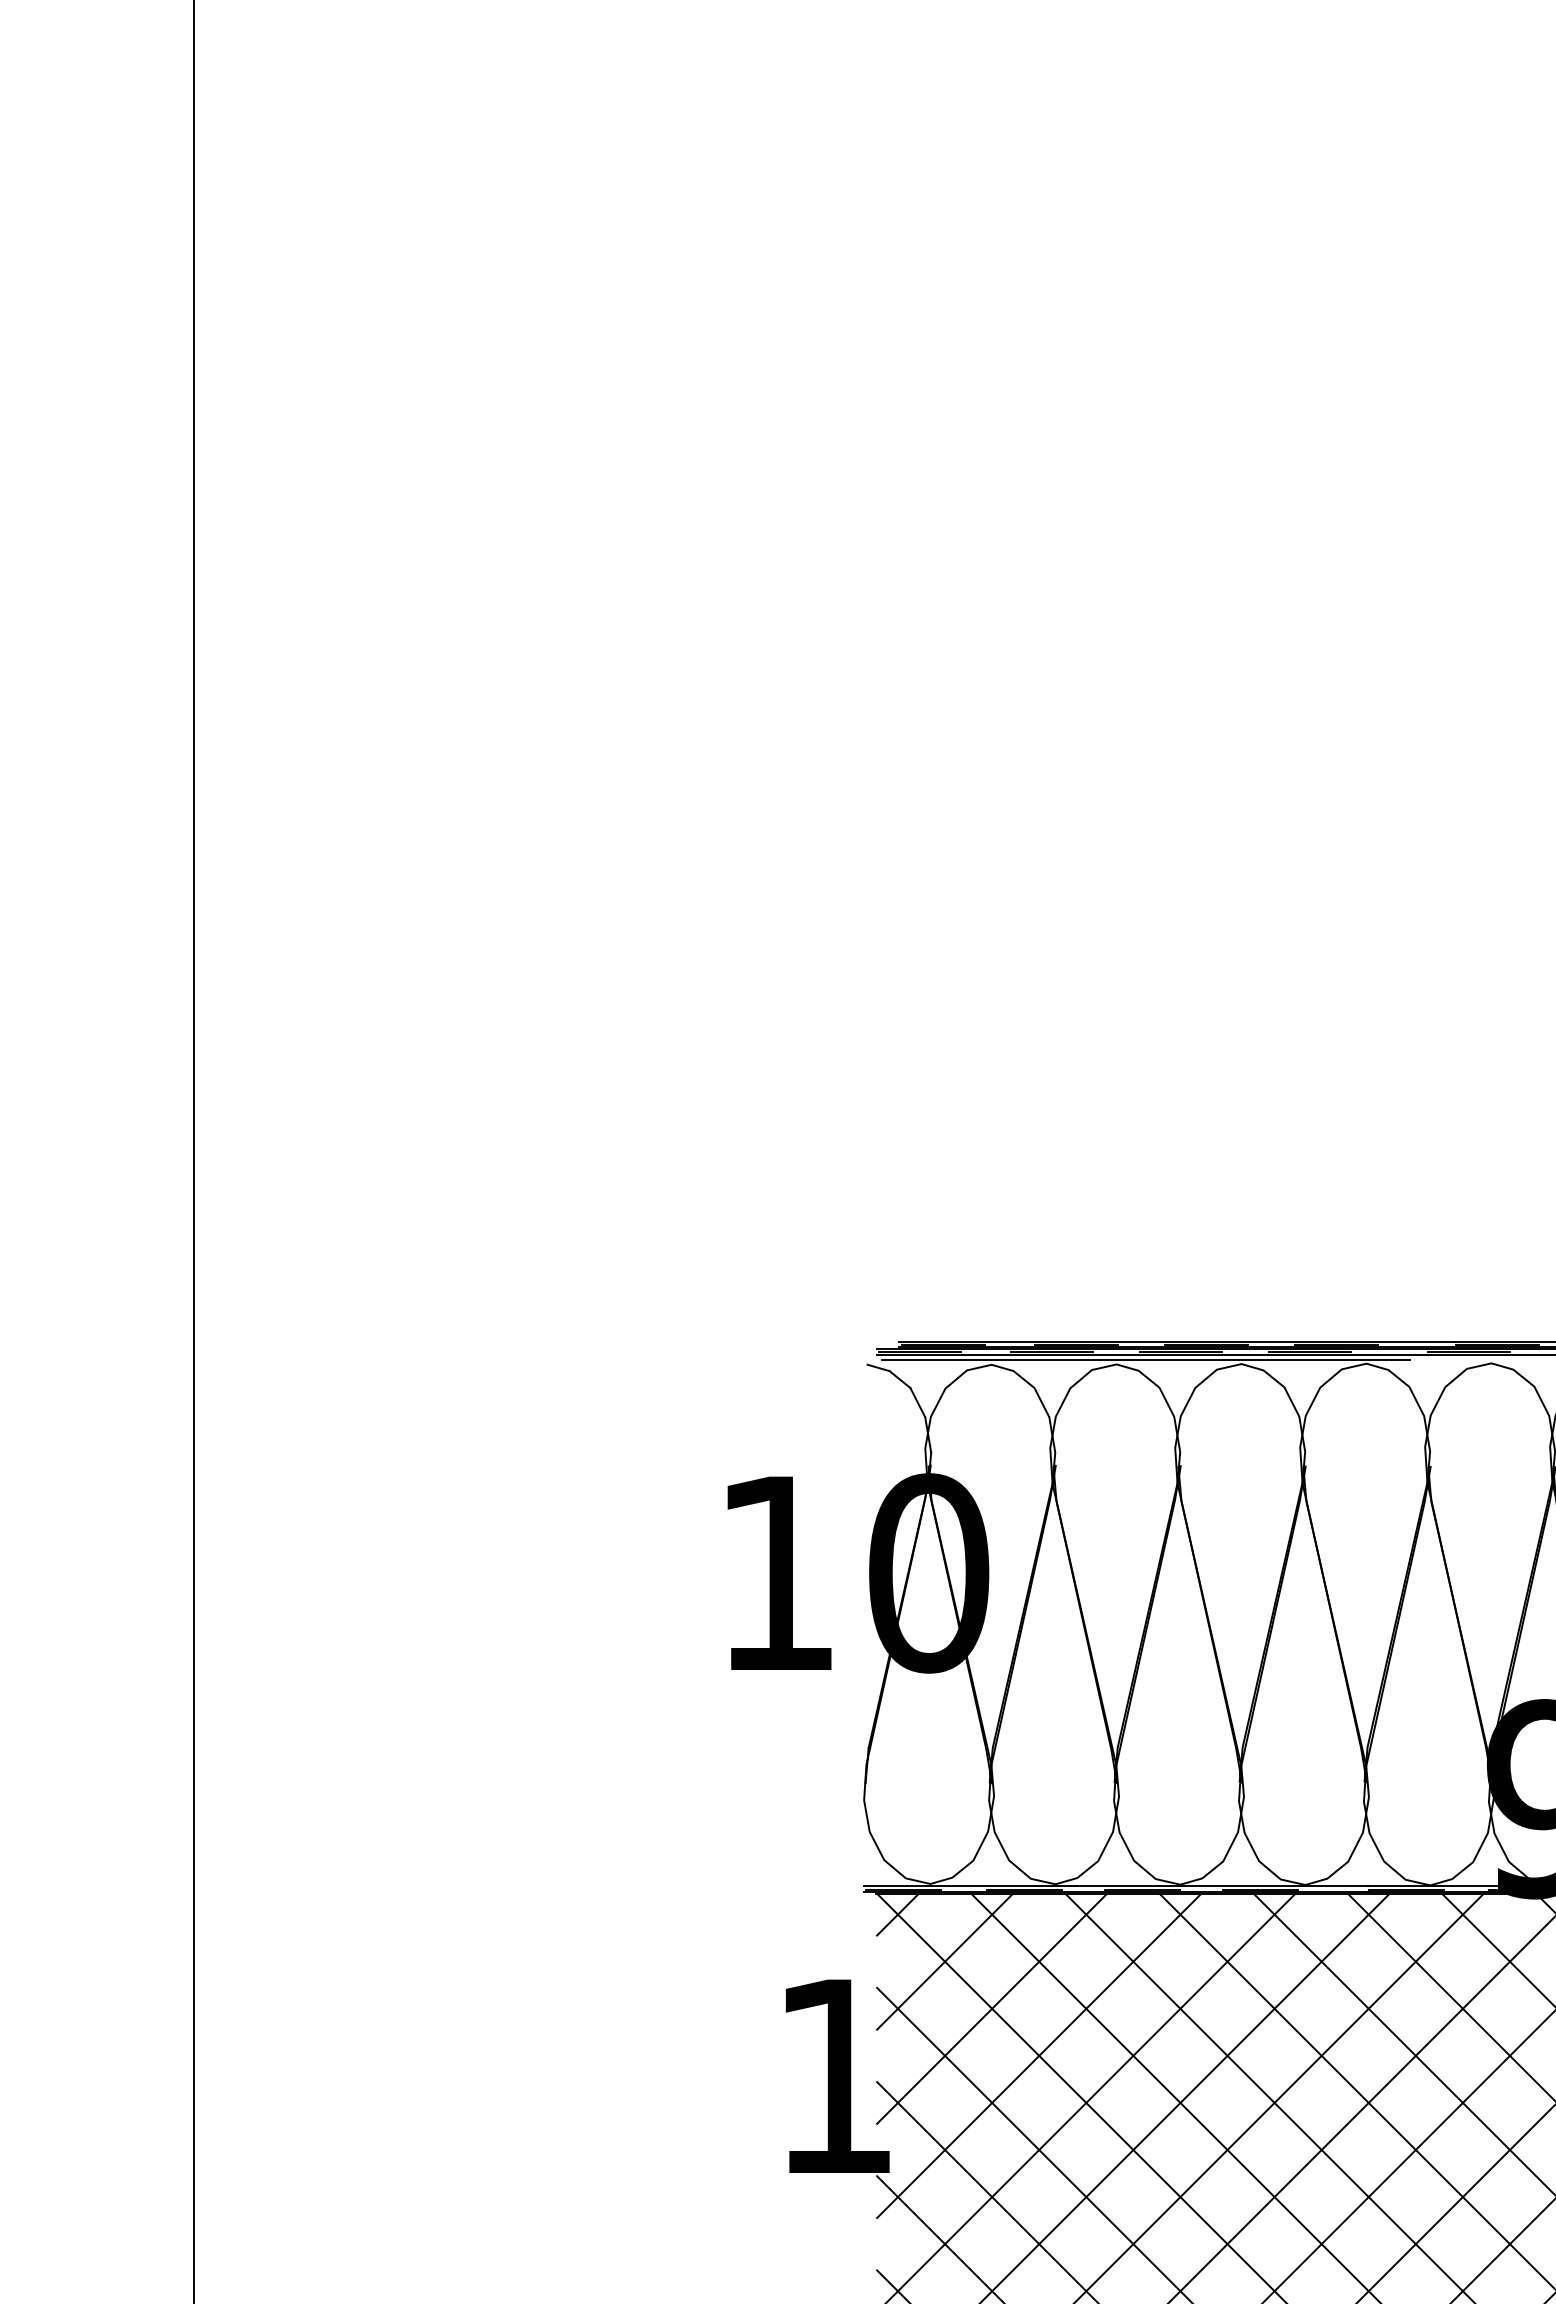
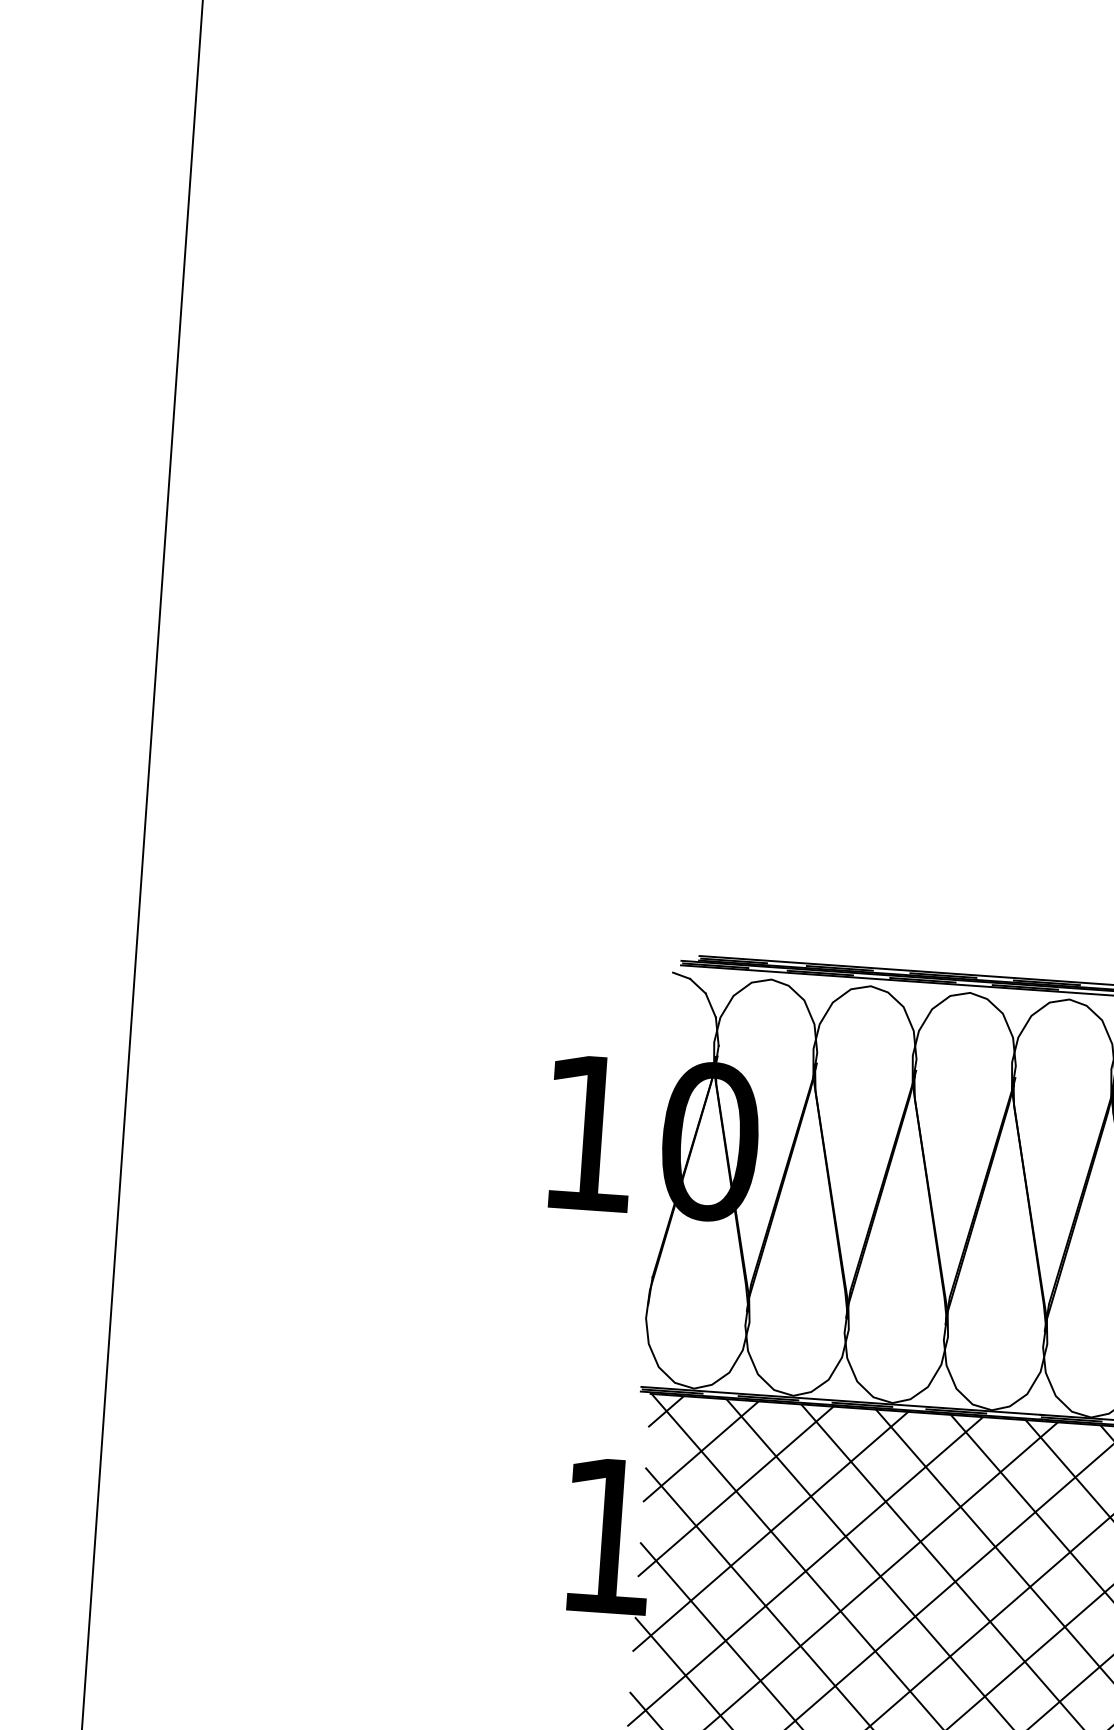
line: (1146, 1360) -> (894, 984), removed

